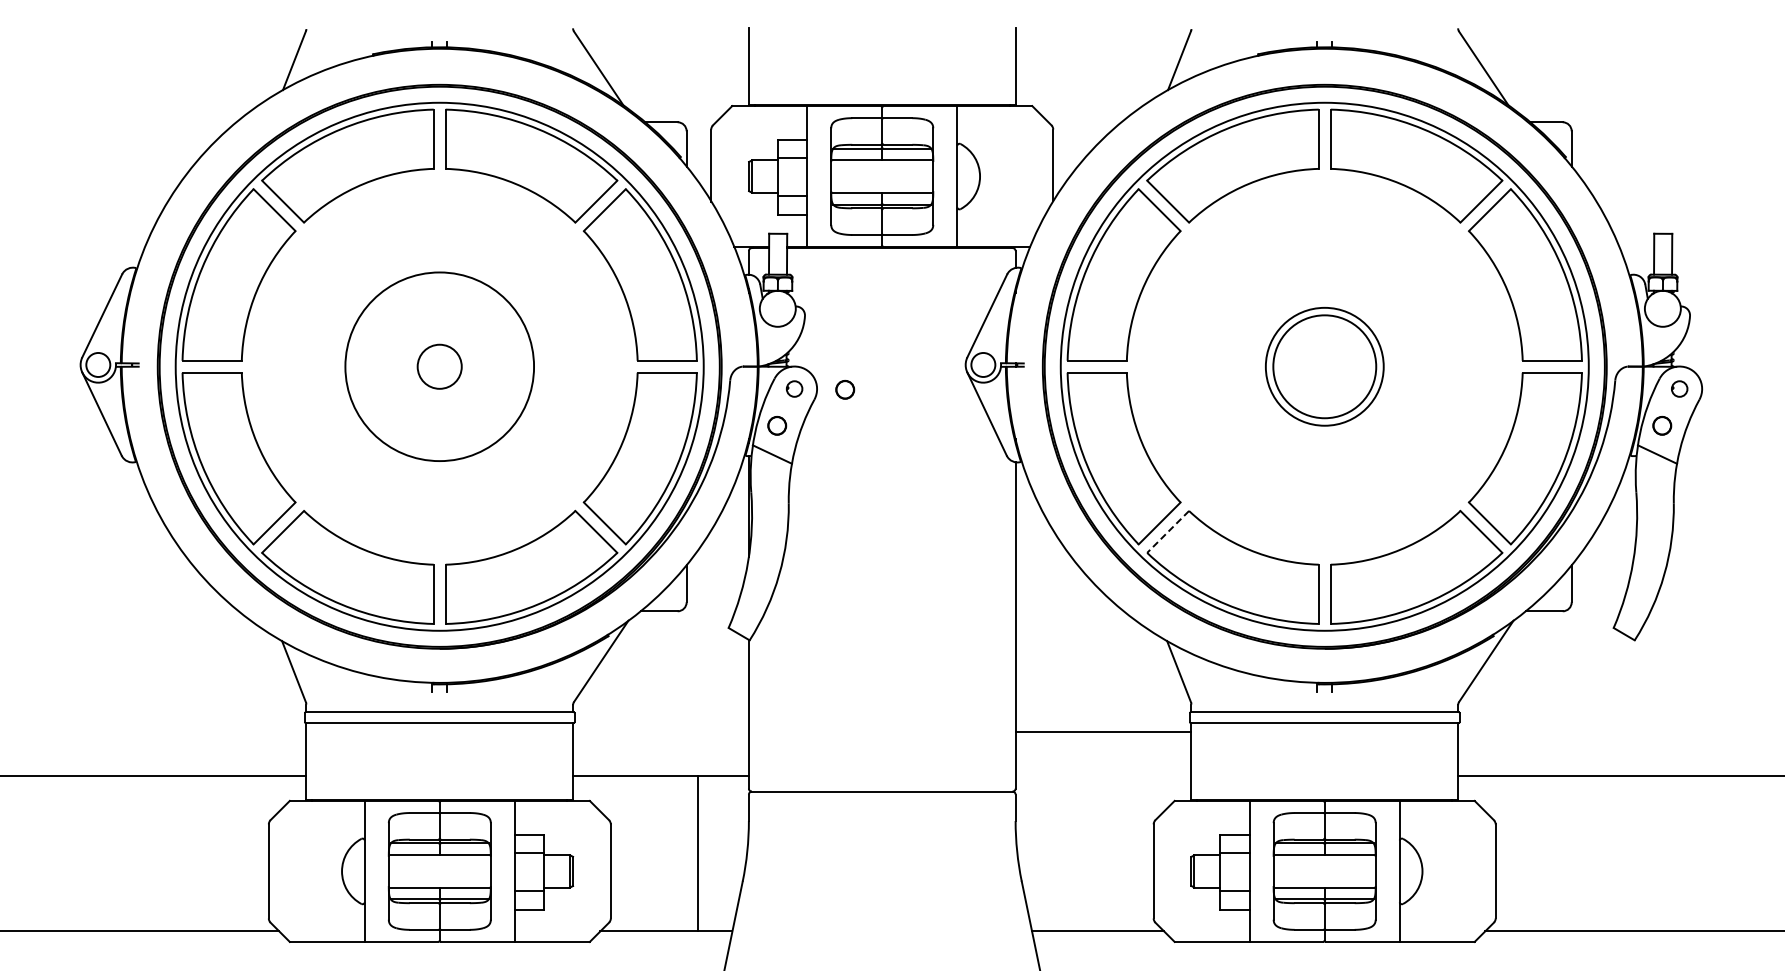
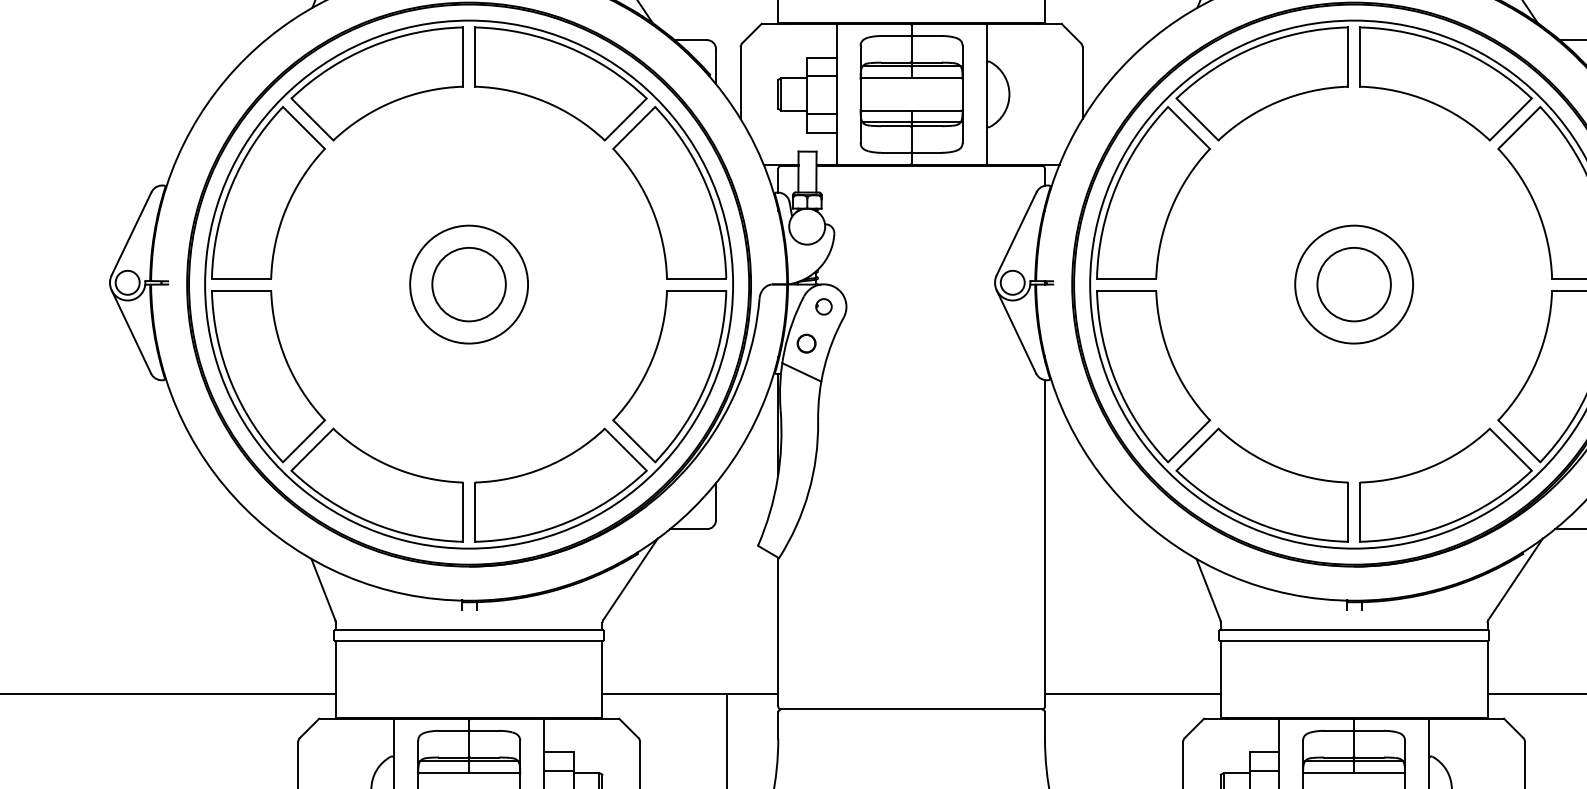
circle: (439, 366) -> (468, 284), size x0.62
circle: (439, 366) -> (468, 284), size x1.67
circle: (1324, 366) -> (1353, 284), size x0.71
circle: (845, 389) -> (874, 307), removed
line: (1168, 531) -> (1197, 449), dashed -> solid
line: (1103, 732) -> (1132, 694), moved

